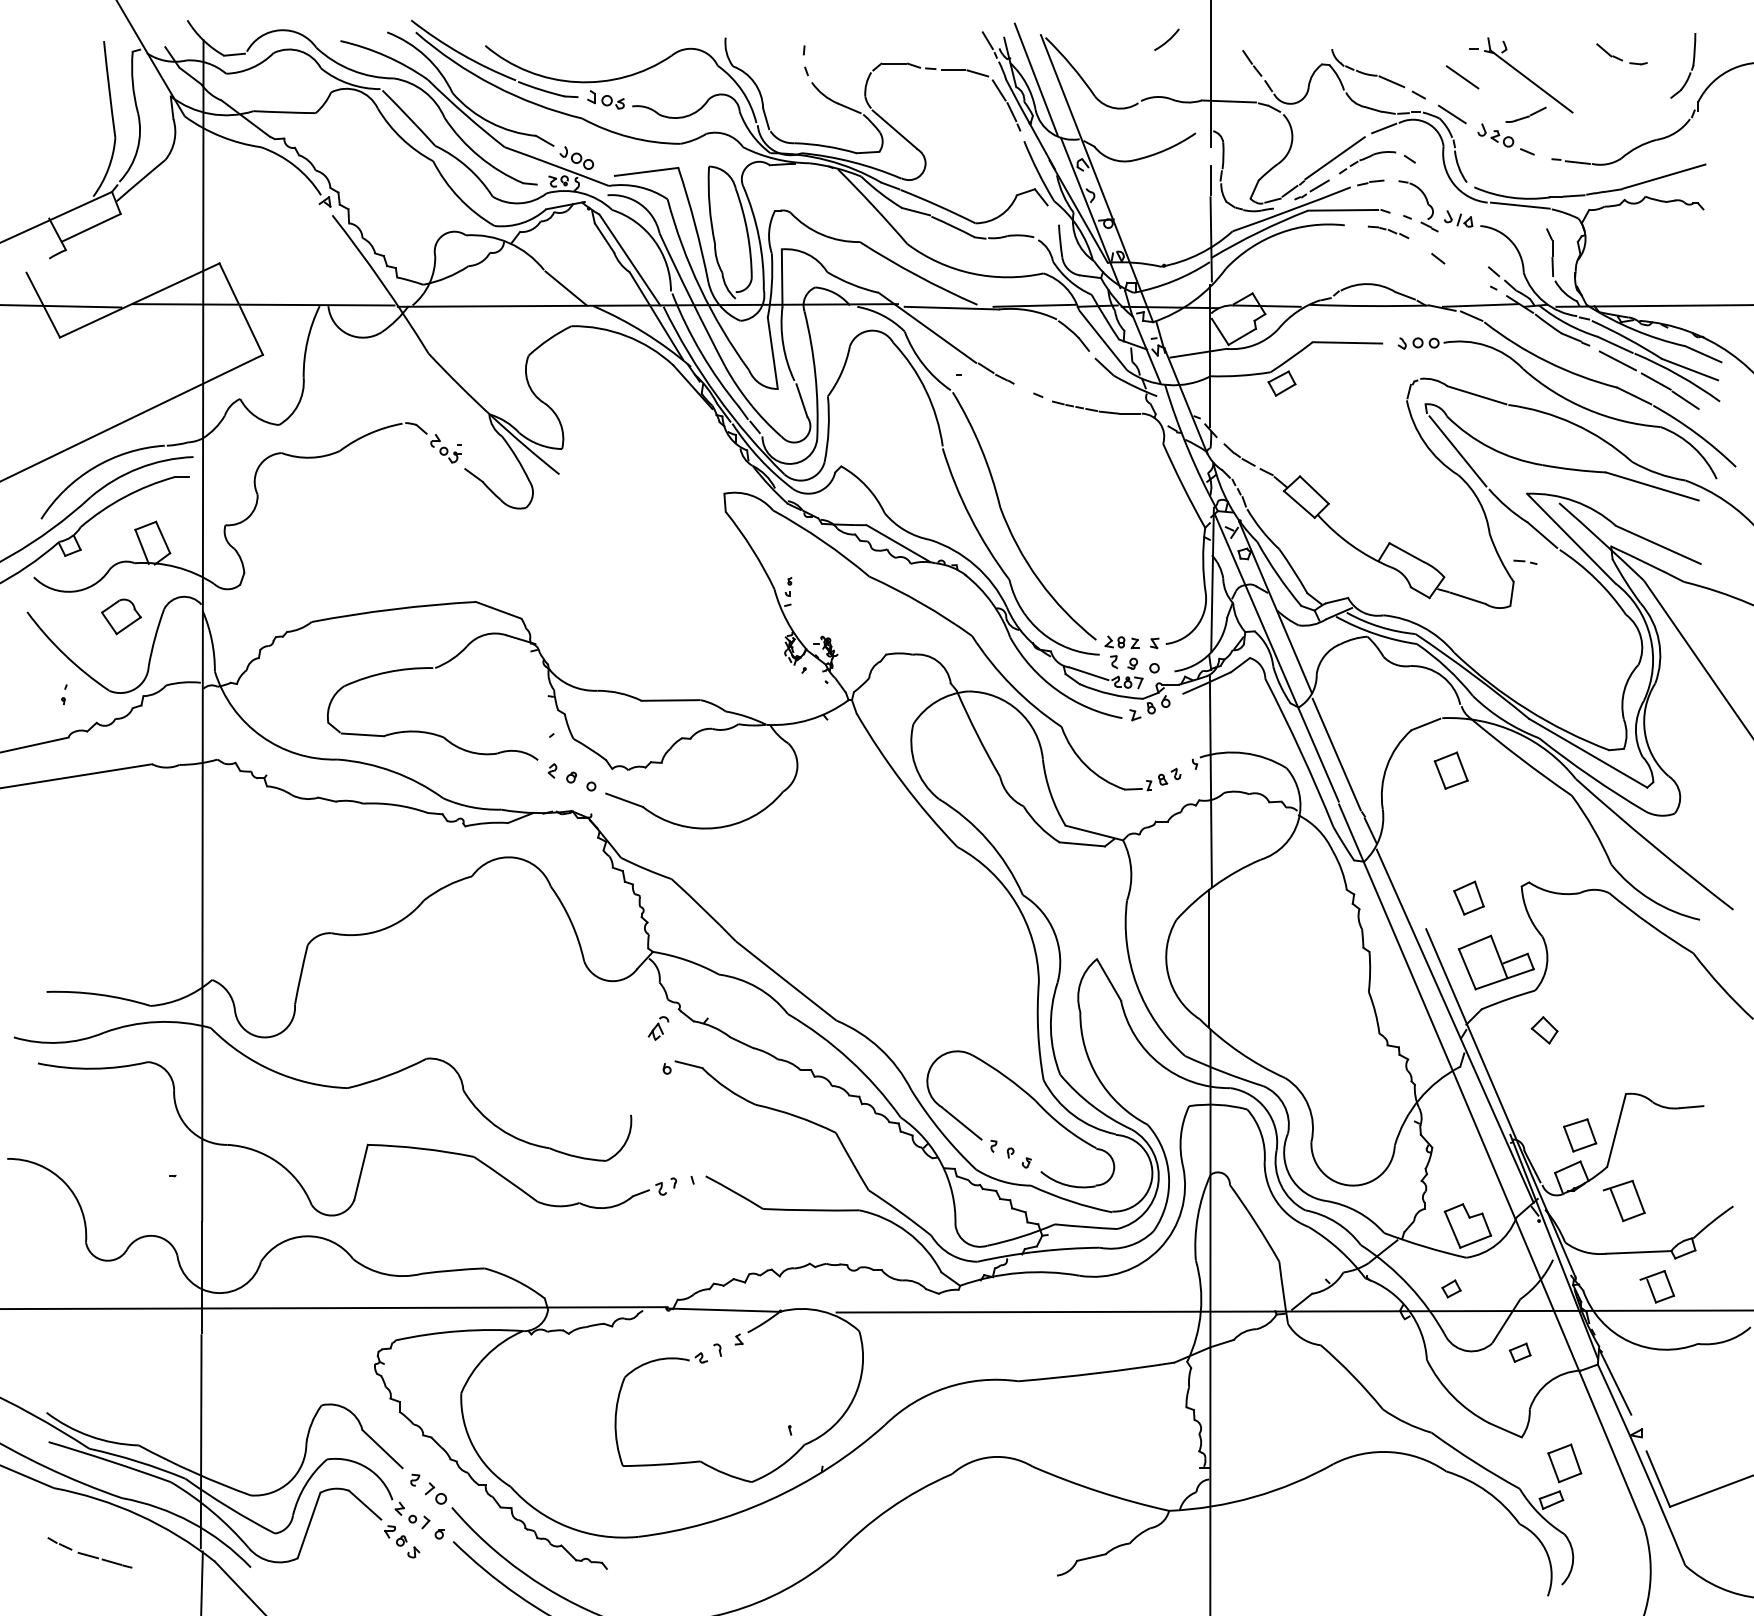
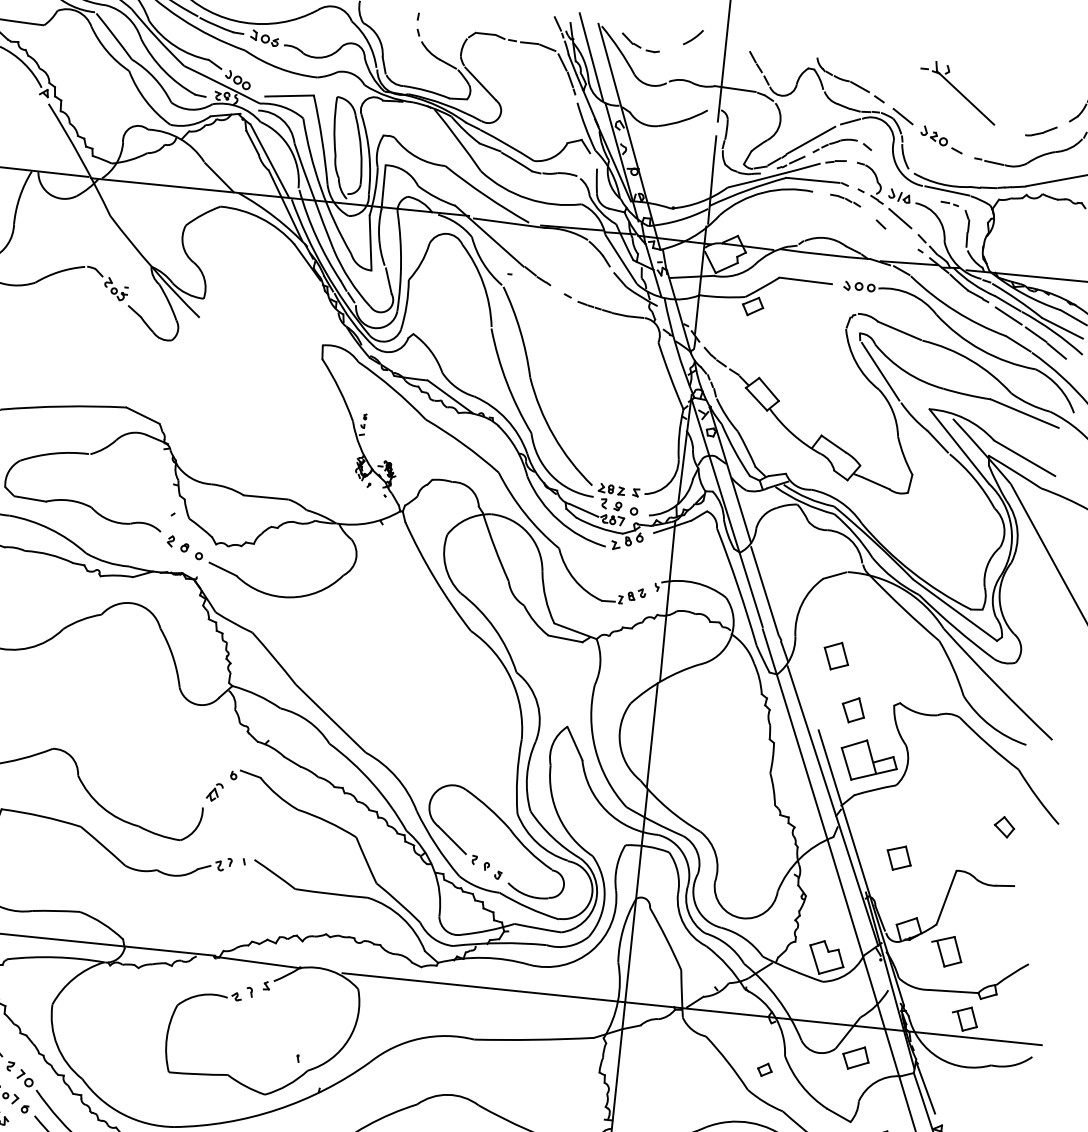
part: (1621, 54) -> (640, 43), moved
line: (1462, 77) -> (900, 218), moved
part: (1525, 114) -> (1040, 131), moved
part: (1525, 561) -> (949, 203), moved
part: (1450, 770) -> (835, 655), moved
part: (658, 1028) -> (214, 792), moved
part: (1544, 1030) -> (1004, 827), moved
part: (1580, 1135) -> (899, 858), moved
part: (1451, 1288) -> (764, 1069), moved
part: (1520, 1352) -> (856, 1057), size x1.67

